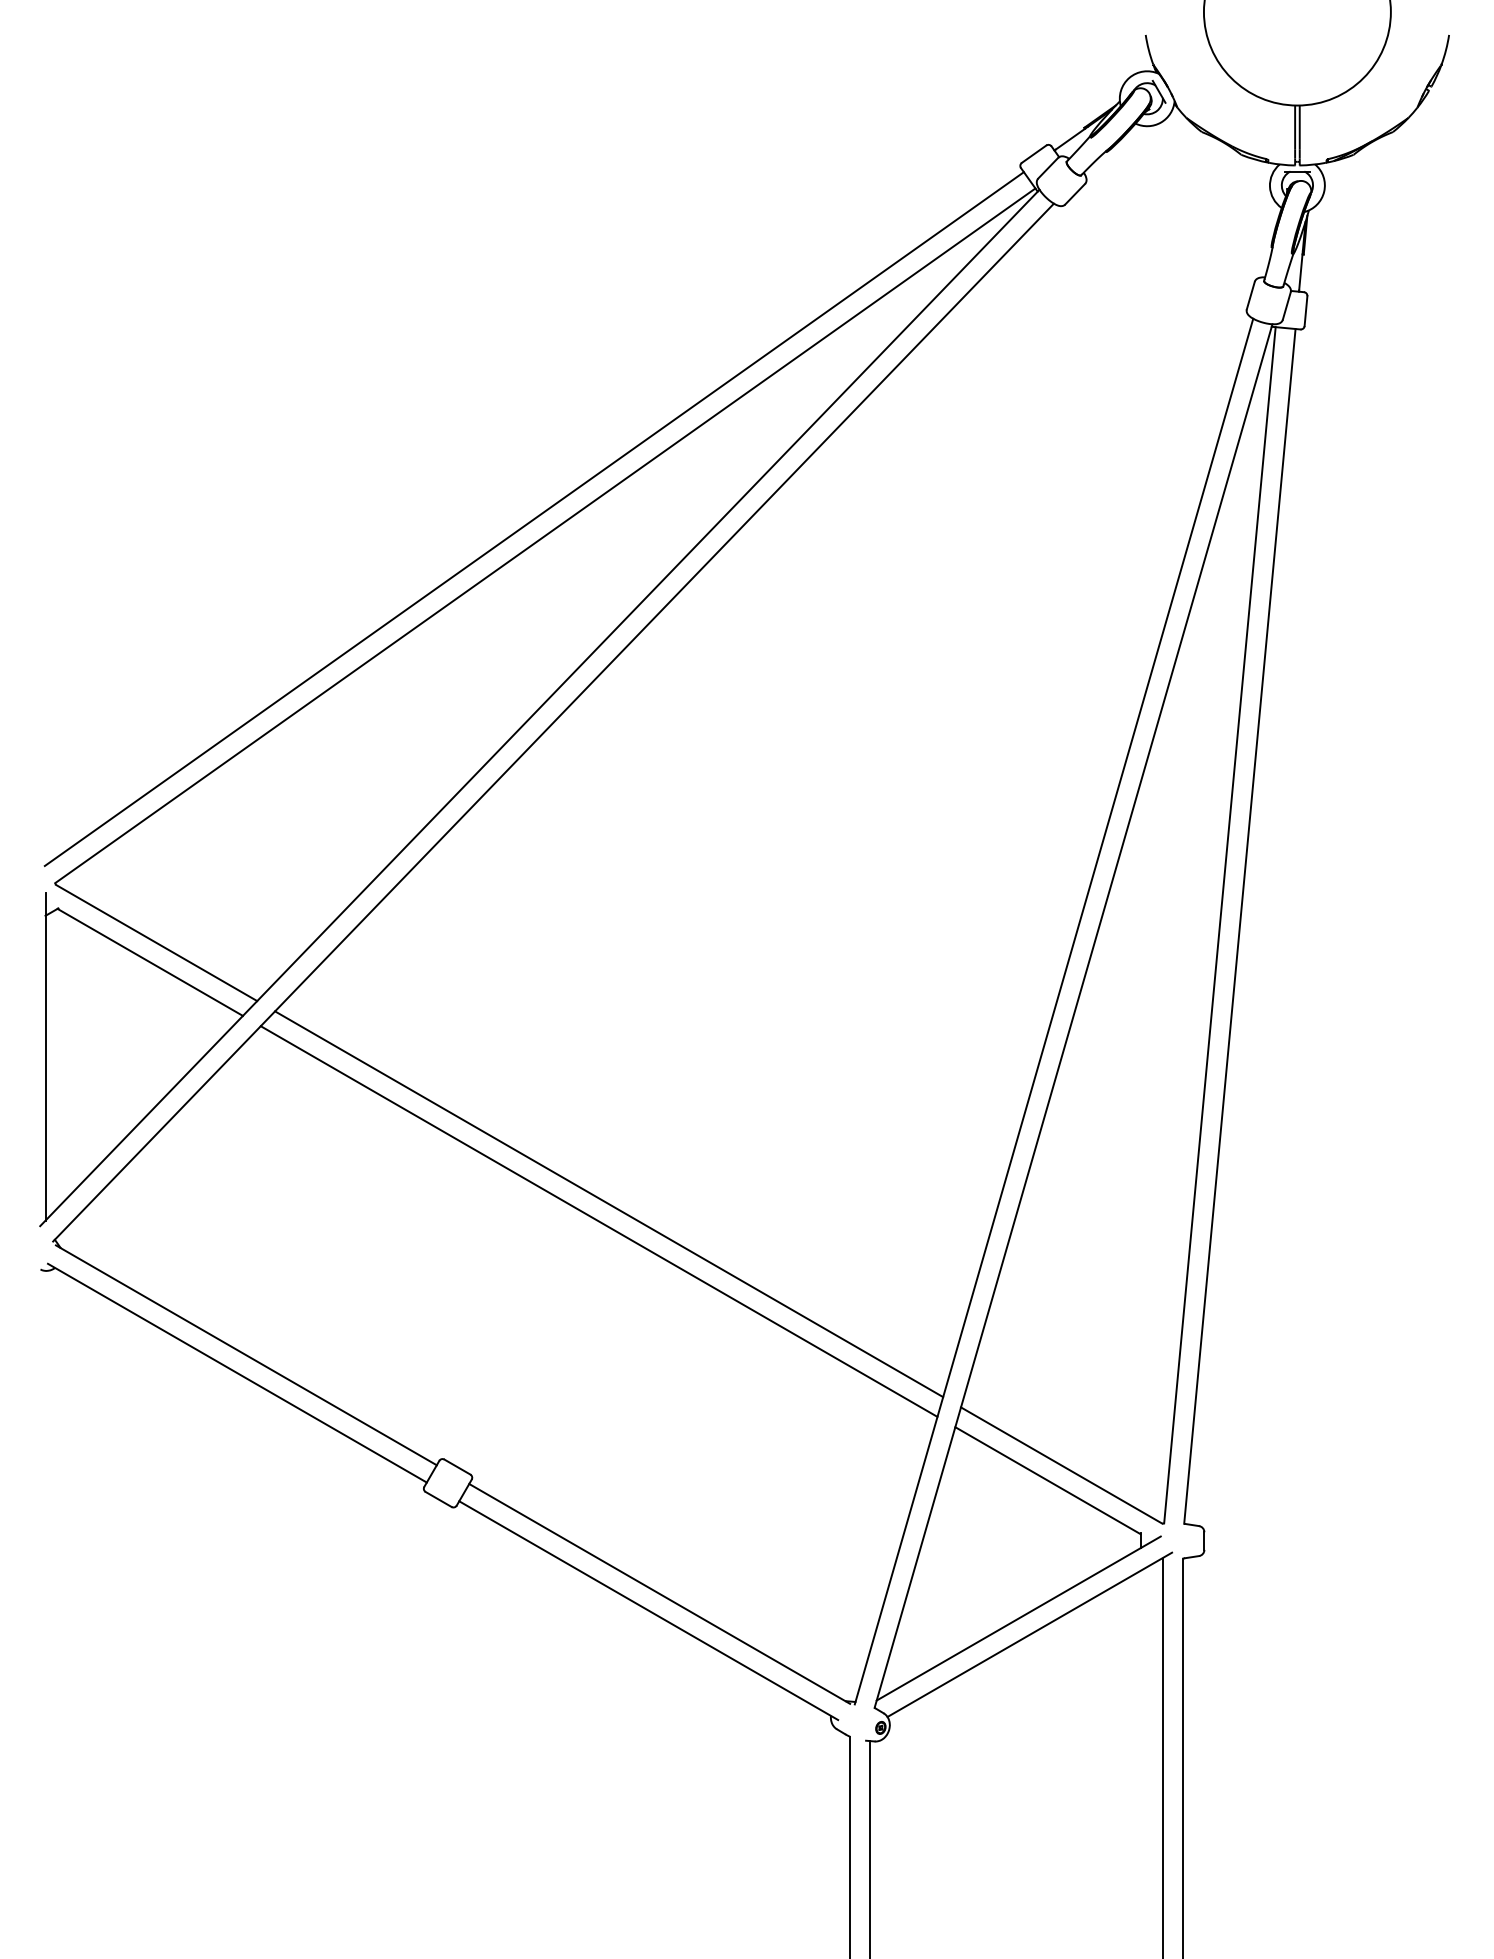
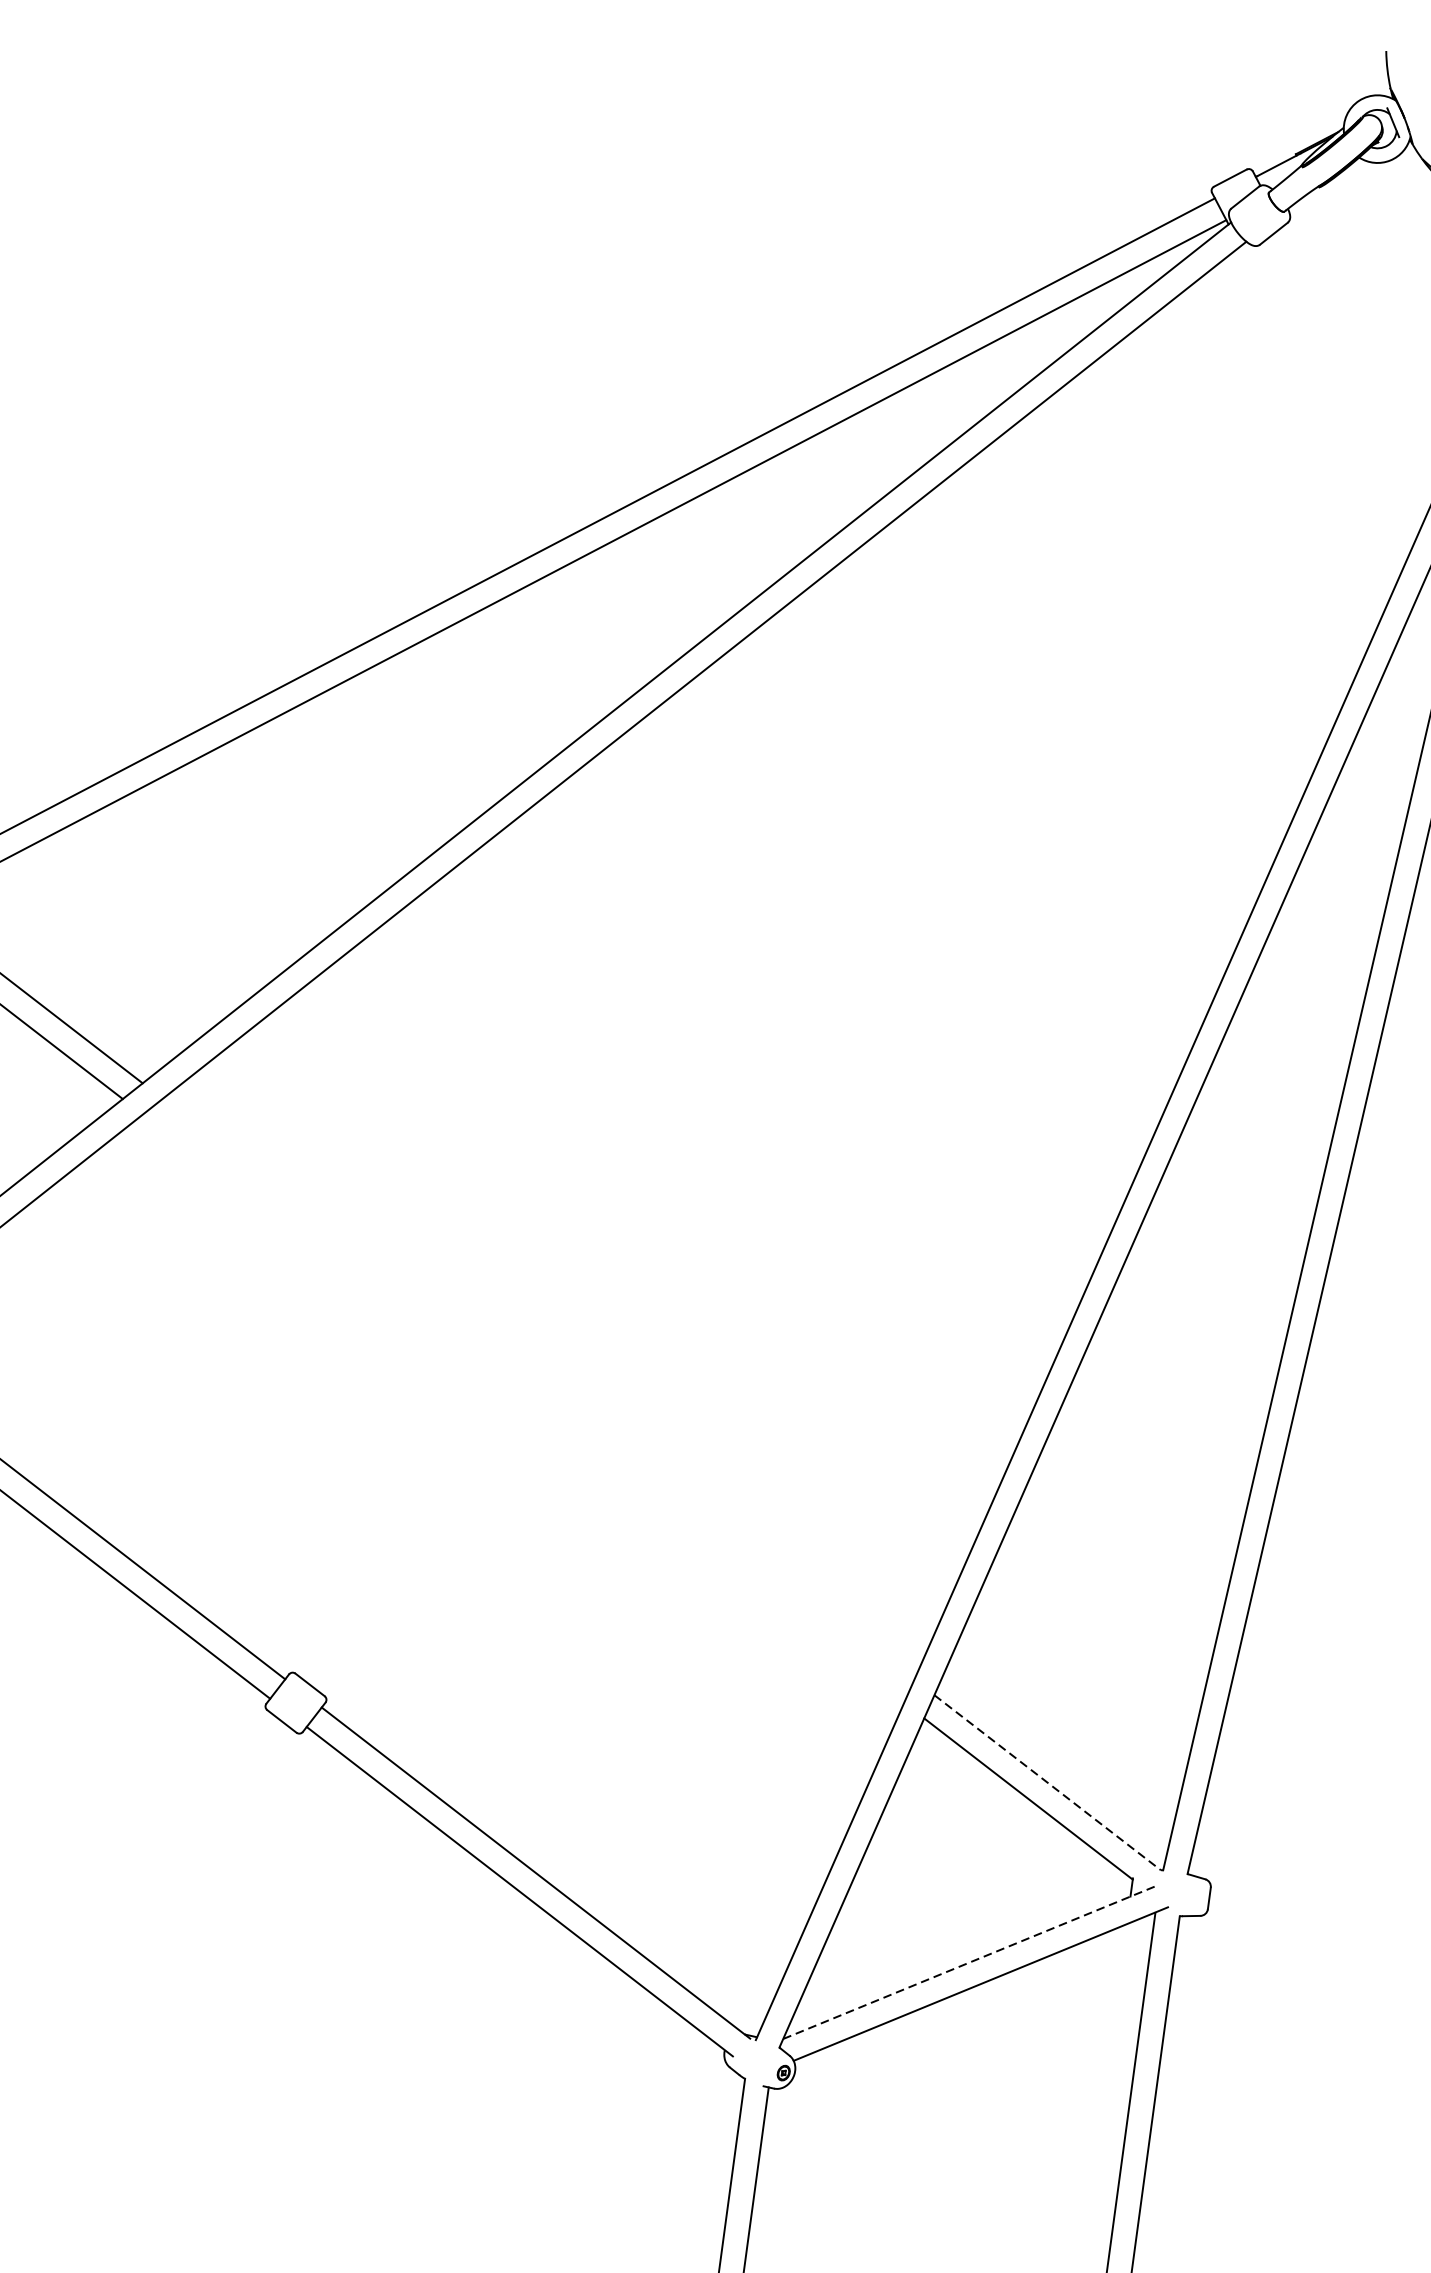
line: (609, 1204) -> (538, 1389), removed
line: (598, 1221) -> (522, 1408), removed
line: (1062, 1465) -> (1048, 1782), solid -> dashed
line: (1019, 1618) -> (970, 1962), solid -> dashed

